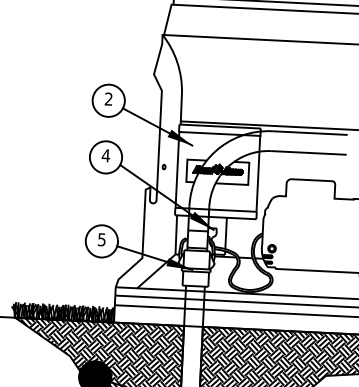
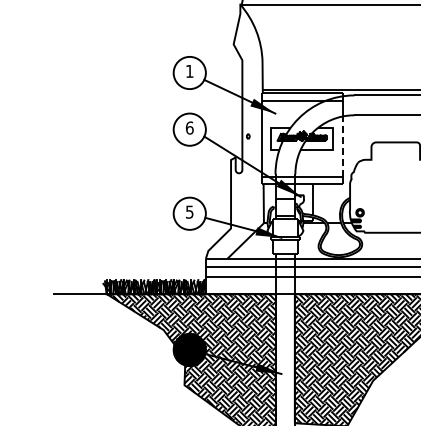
text: (108, 98) -> (189, 70), 2 -> 1
text: (105, 155) -> (189, 127), 4 -> 6
line: (257, 181) -> (342, 146), solid -> dashed

